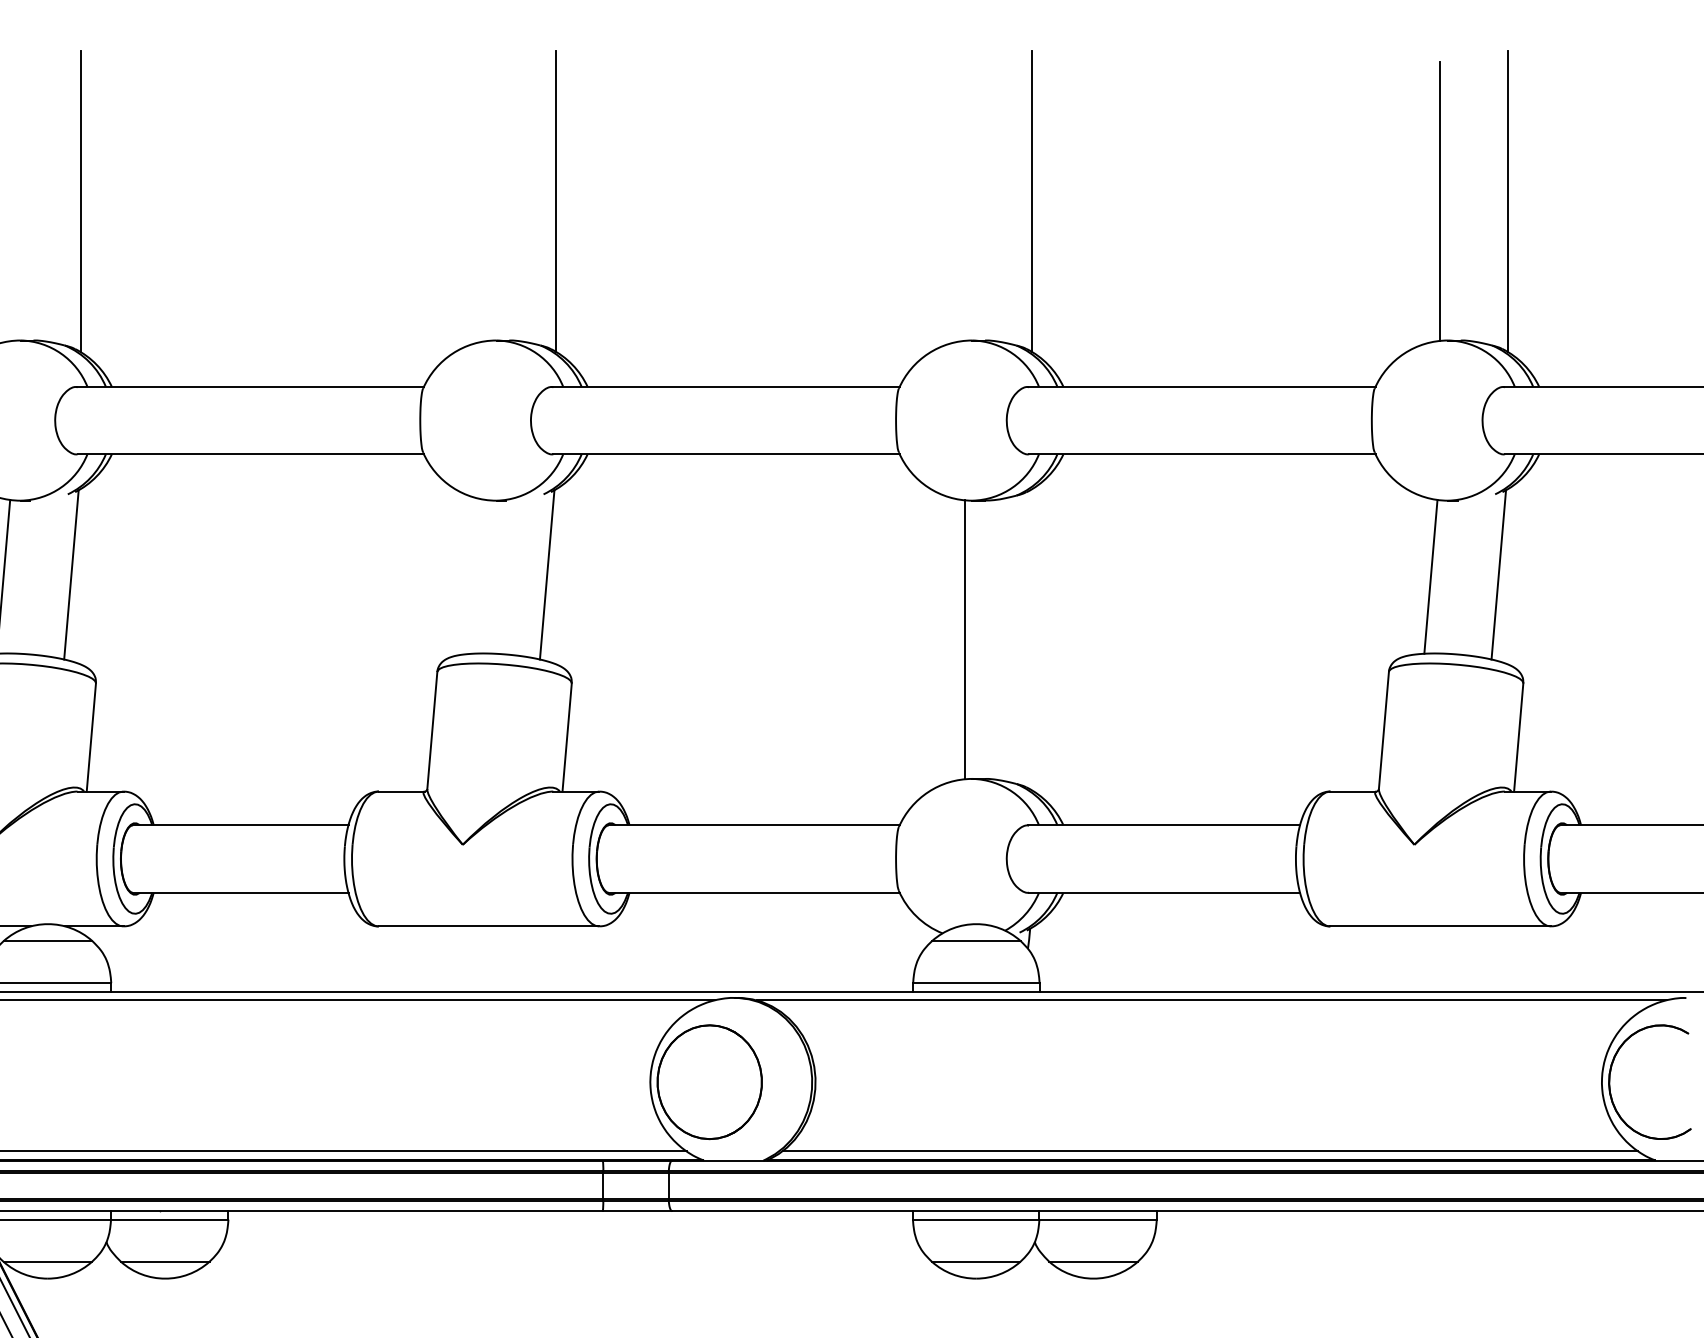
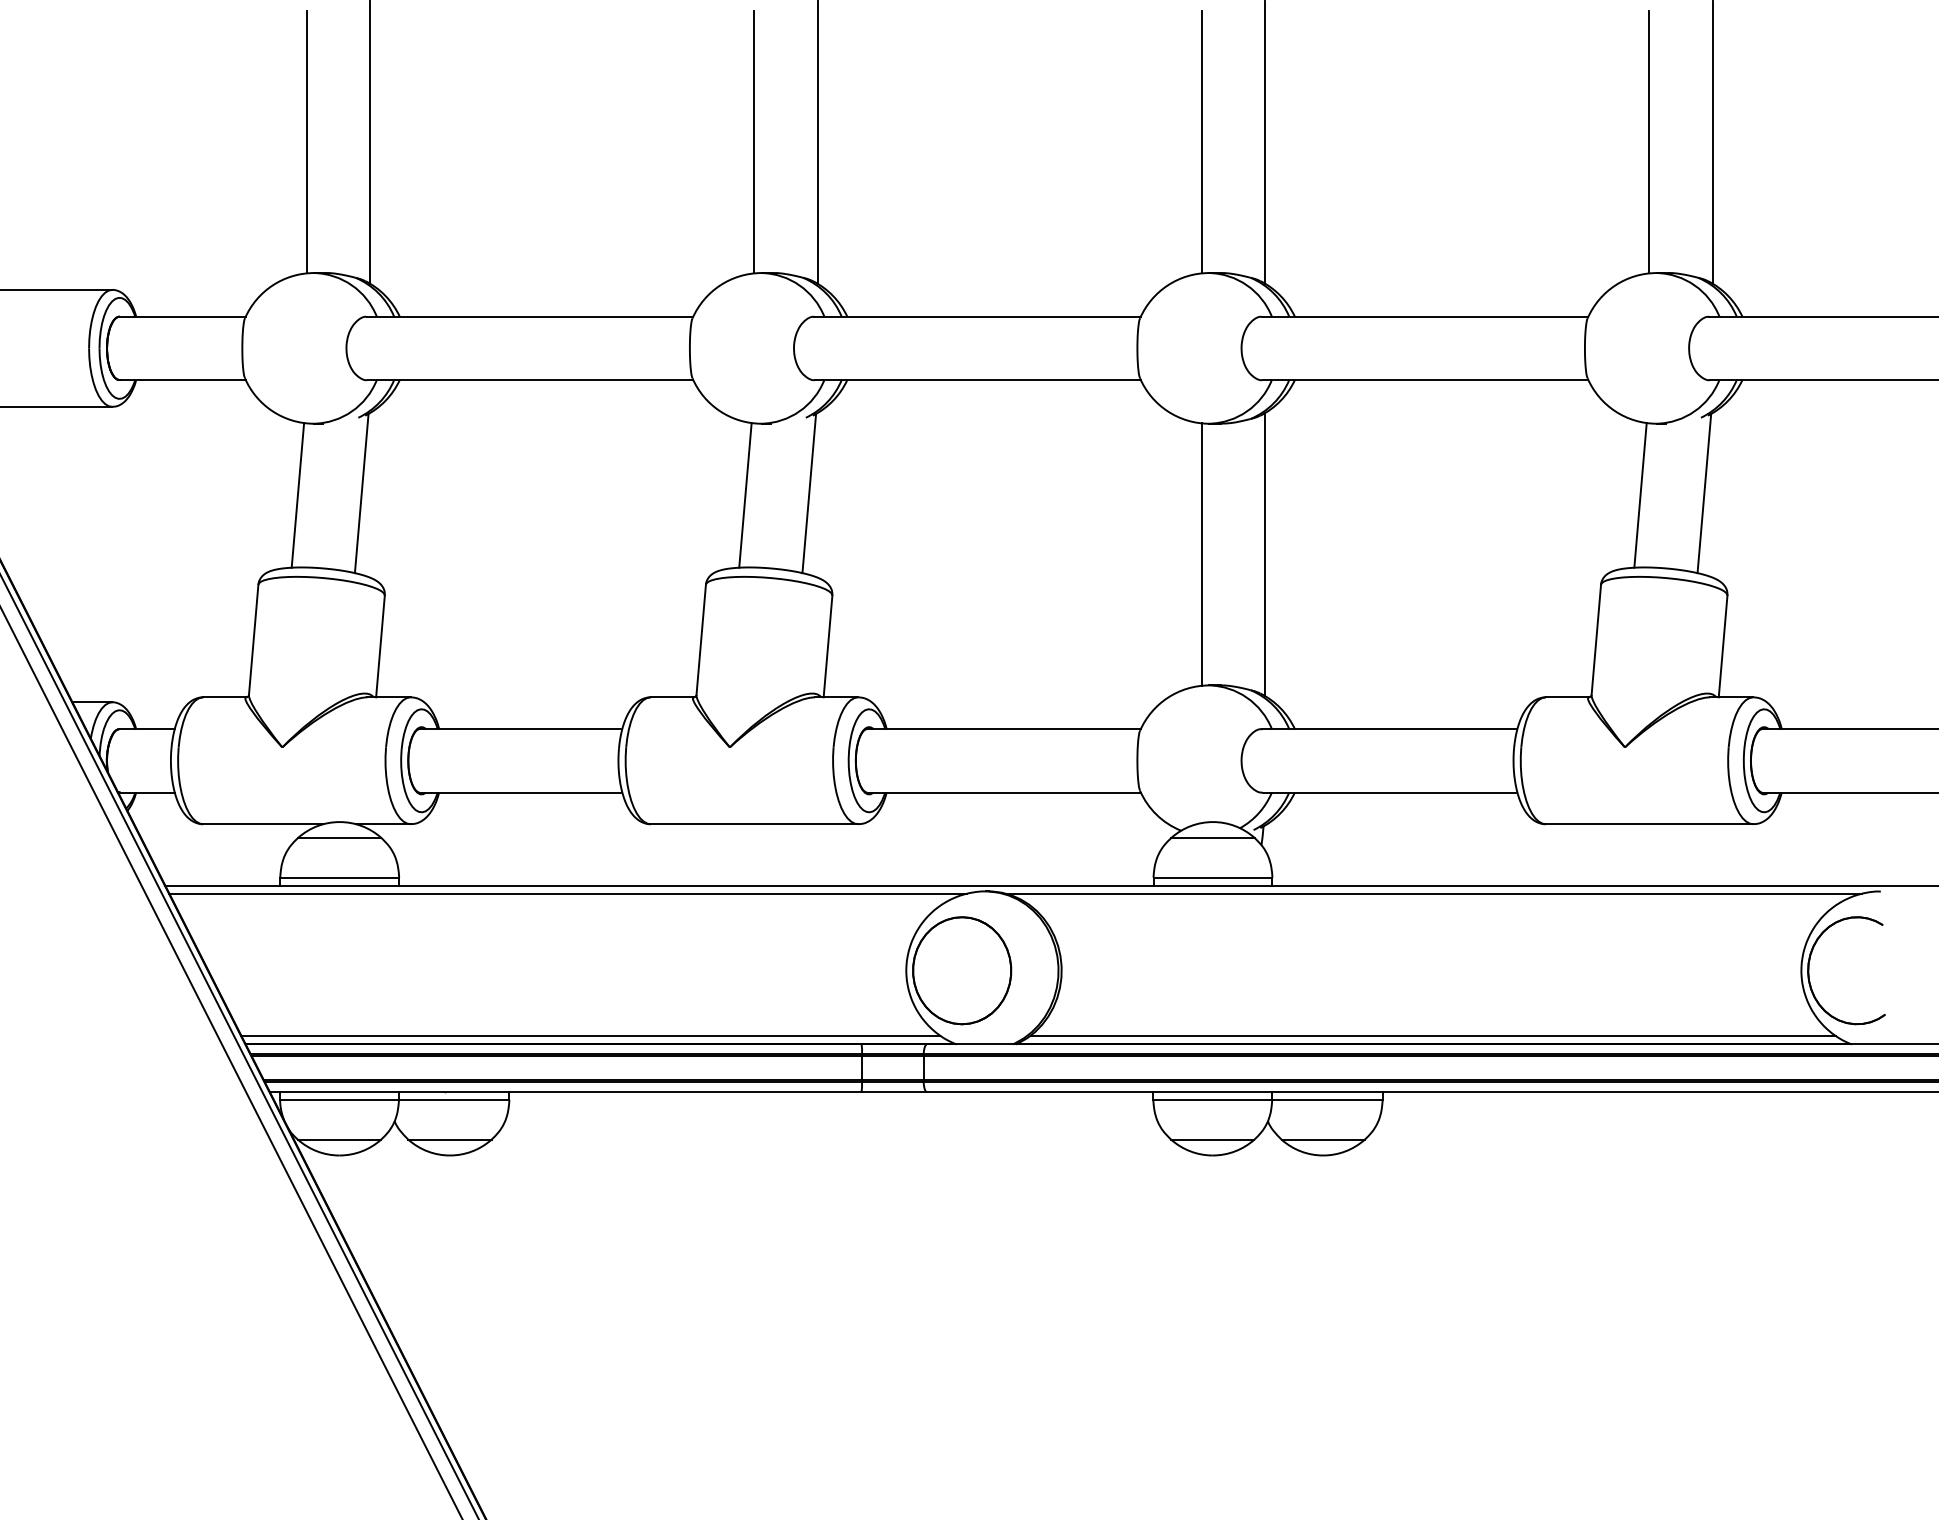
line: (12, 200) -> (306, 141), added
line: (488, 200) -> (754, 141), added
line: (964, 200) -> (1201, 141), added
line: (479, 576) -> (745, 495), added
line: (1032, 639) -> (1265, 554), added

